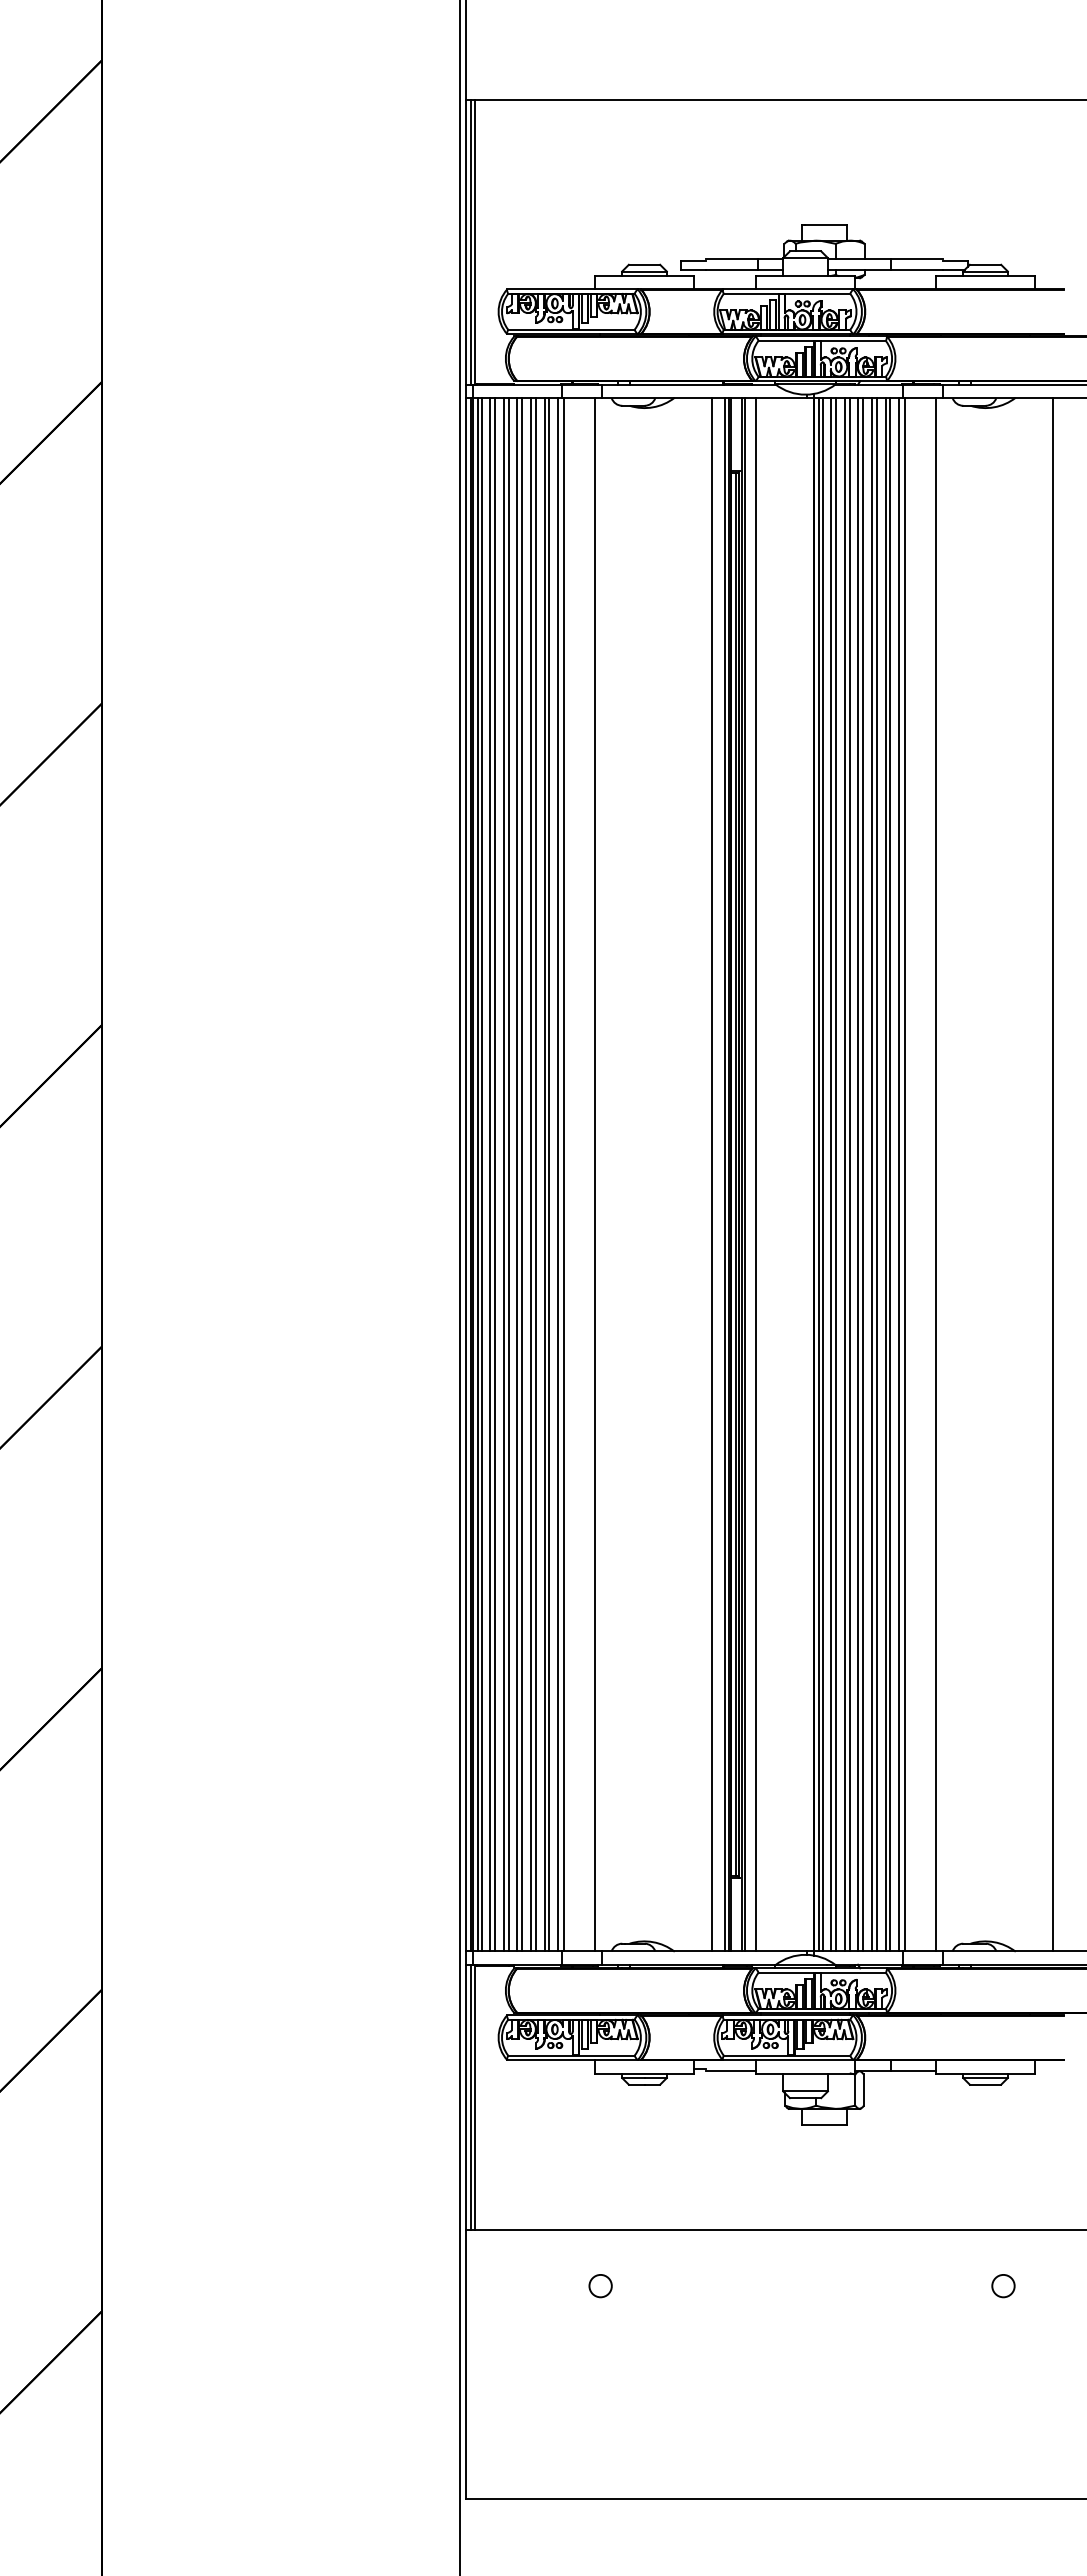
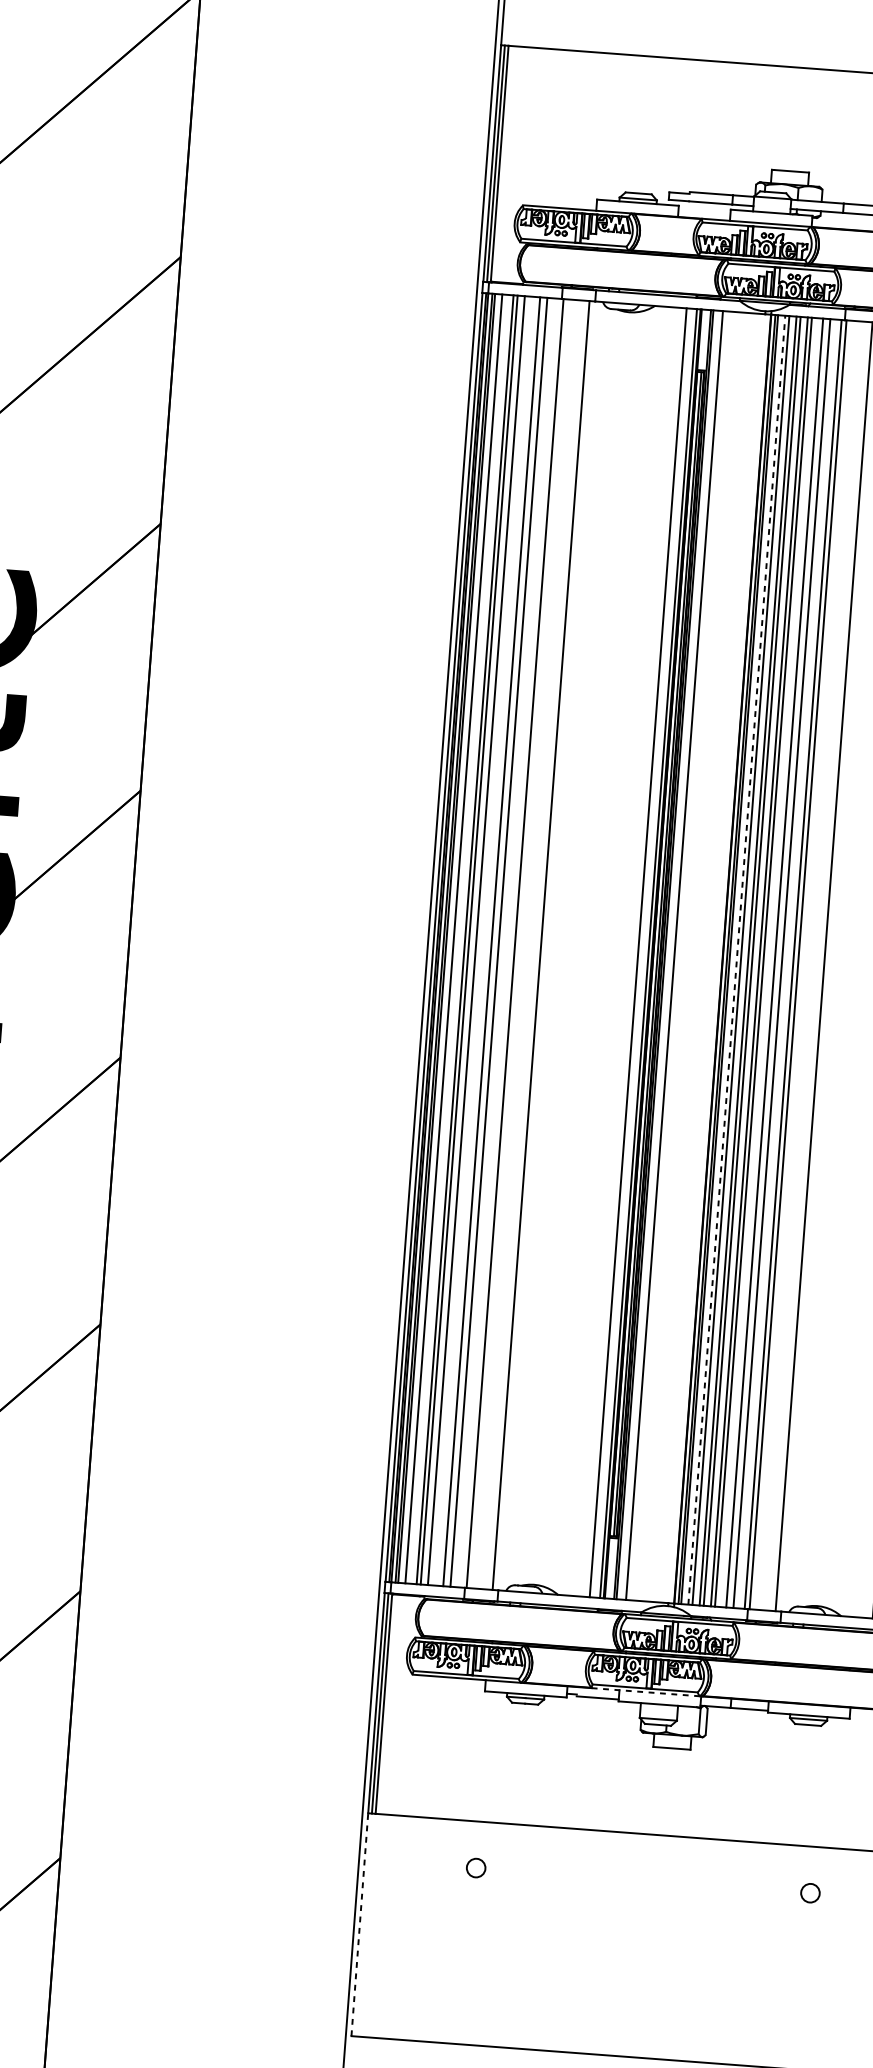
line: (495, 1174) -> (458, 939), removed
line: (522, 1174) -> (480, 940), removed
line: (530, 1174) -> (487, 941), removed
line: (549, 1174) -> (503, 942), removed
line: (558, 1174) -> (510, 942), removed
line: (831, 1174) -> (737, 960), solid -> dashed
line: (871, 1174) -> (770, 962), removed
line: (890, 1174) -> (786, 963), removed
line: (787, 2060) -> (645, 1692), solid -> dashed
line: (466, 2363) -> (360, 1923), solid -> dashed

